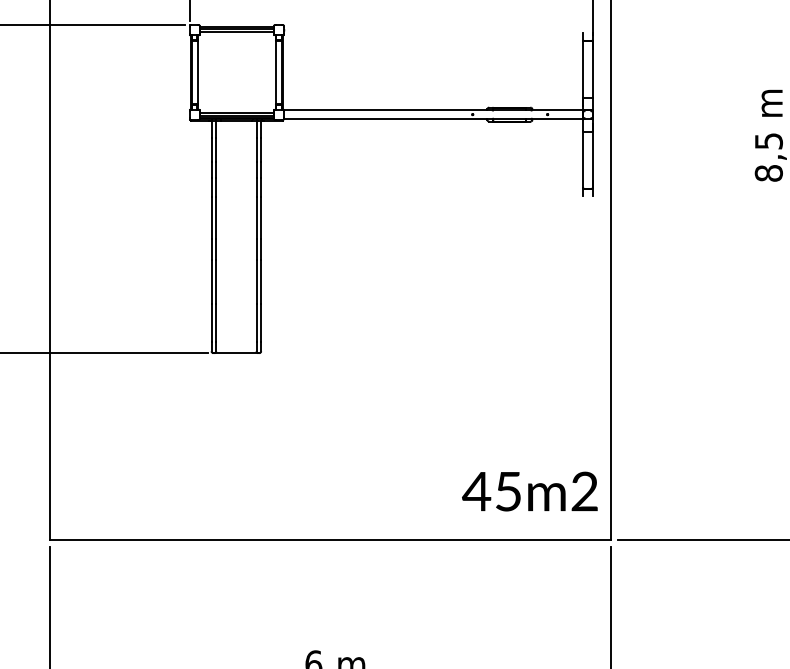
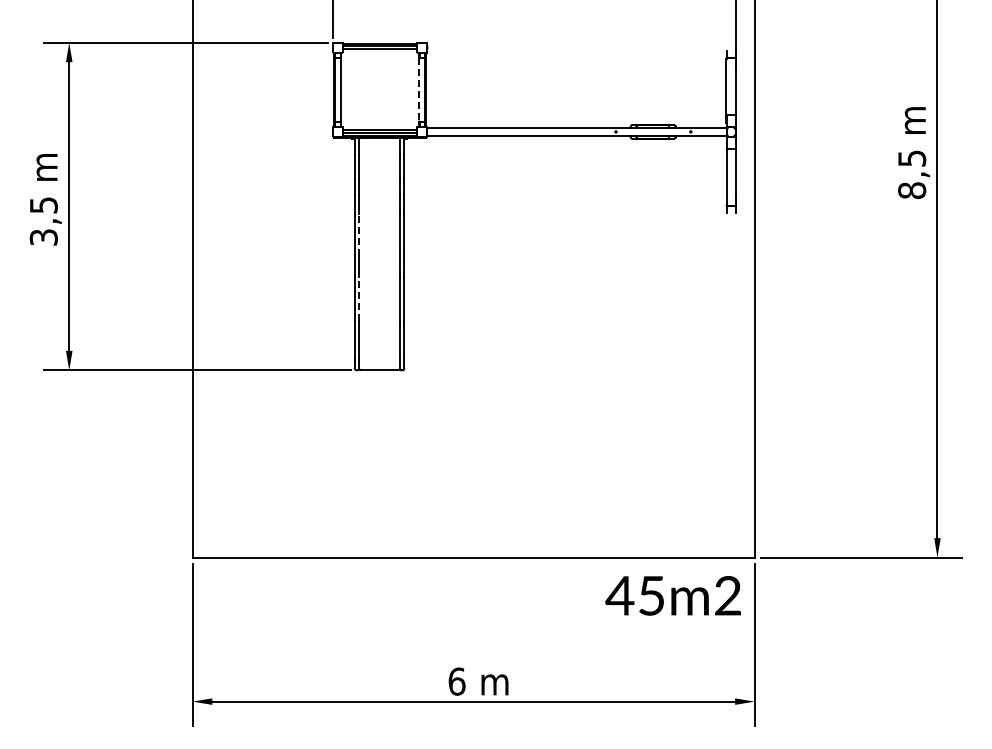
line: (276, 72) -> (419, 89), solid -> dashed
line: (216, 218) -> (359, 235), solid -> dashed
line: (216, 282) -> (359, 299), solid -> dashed
text: (529, 491) -> (672, 595), moved

